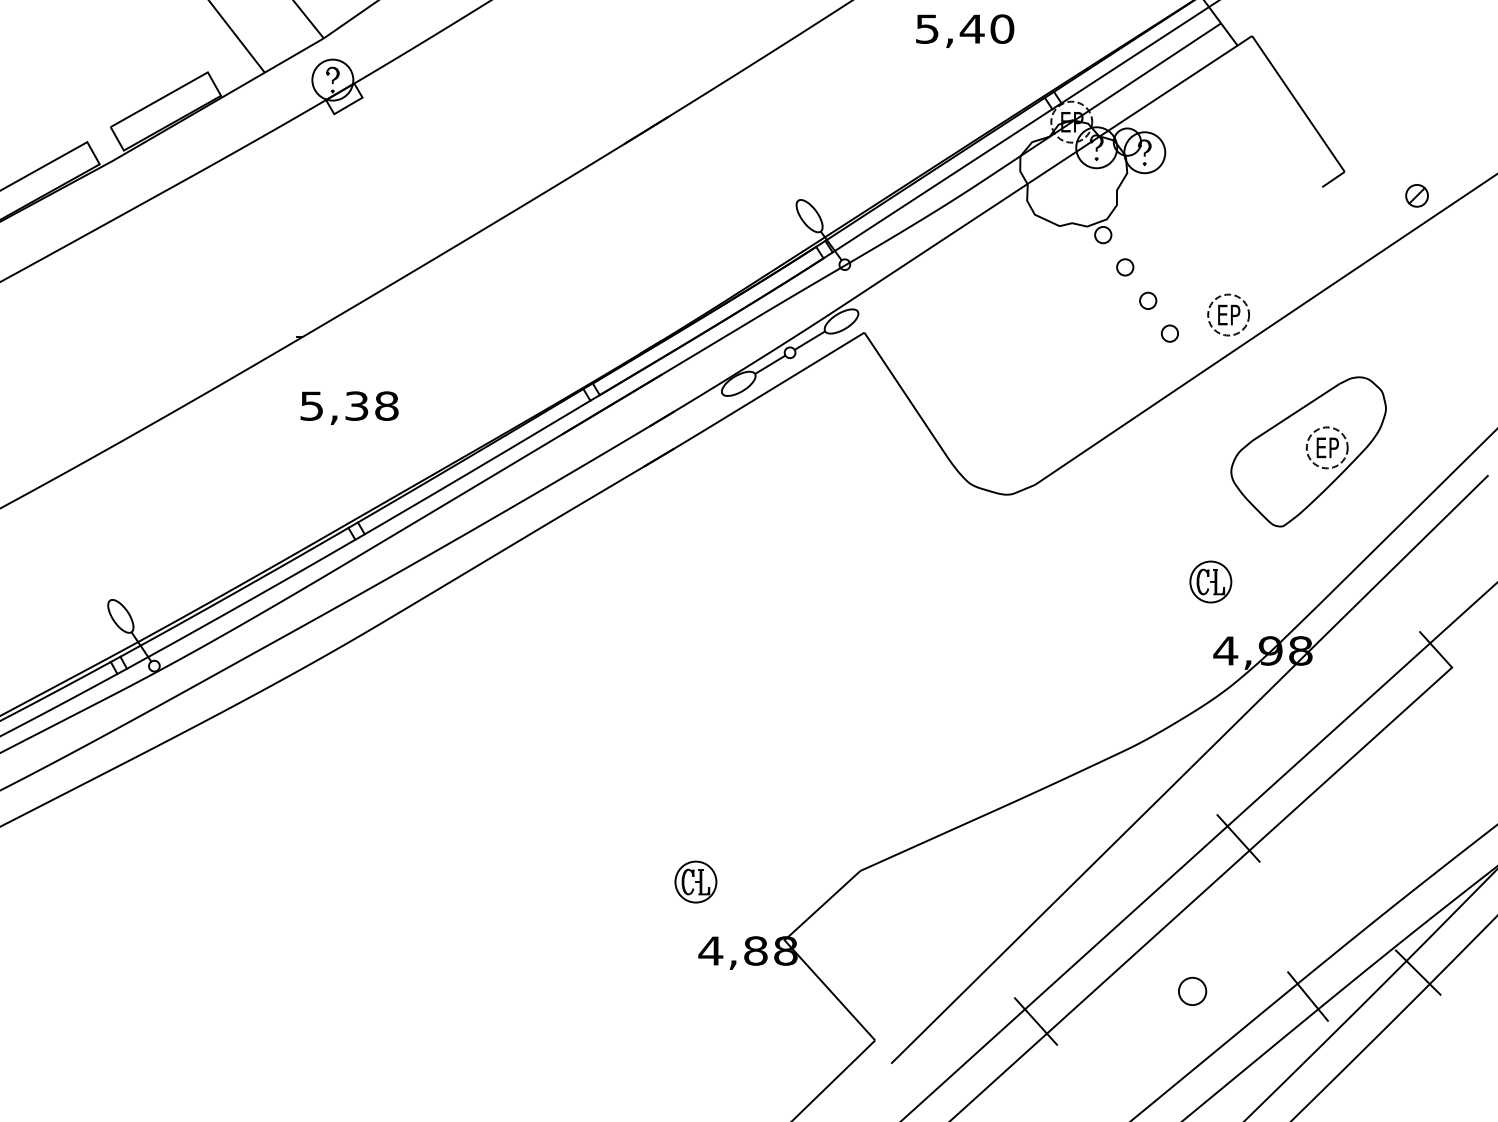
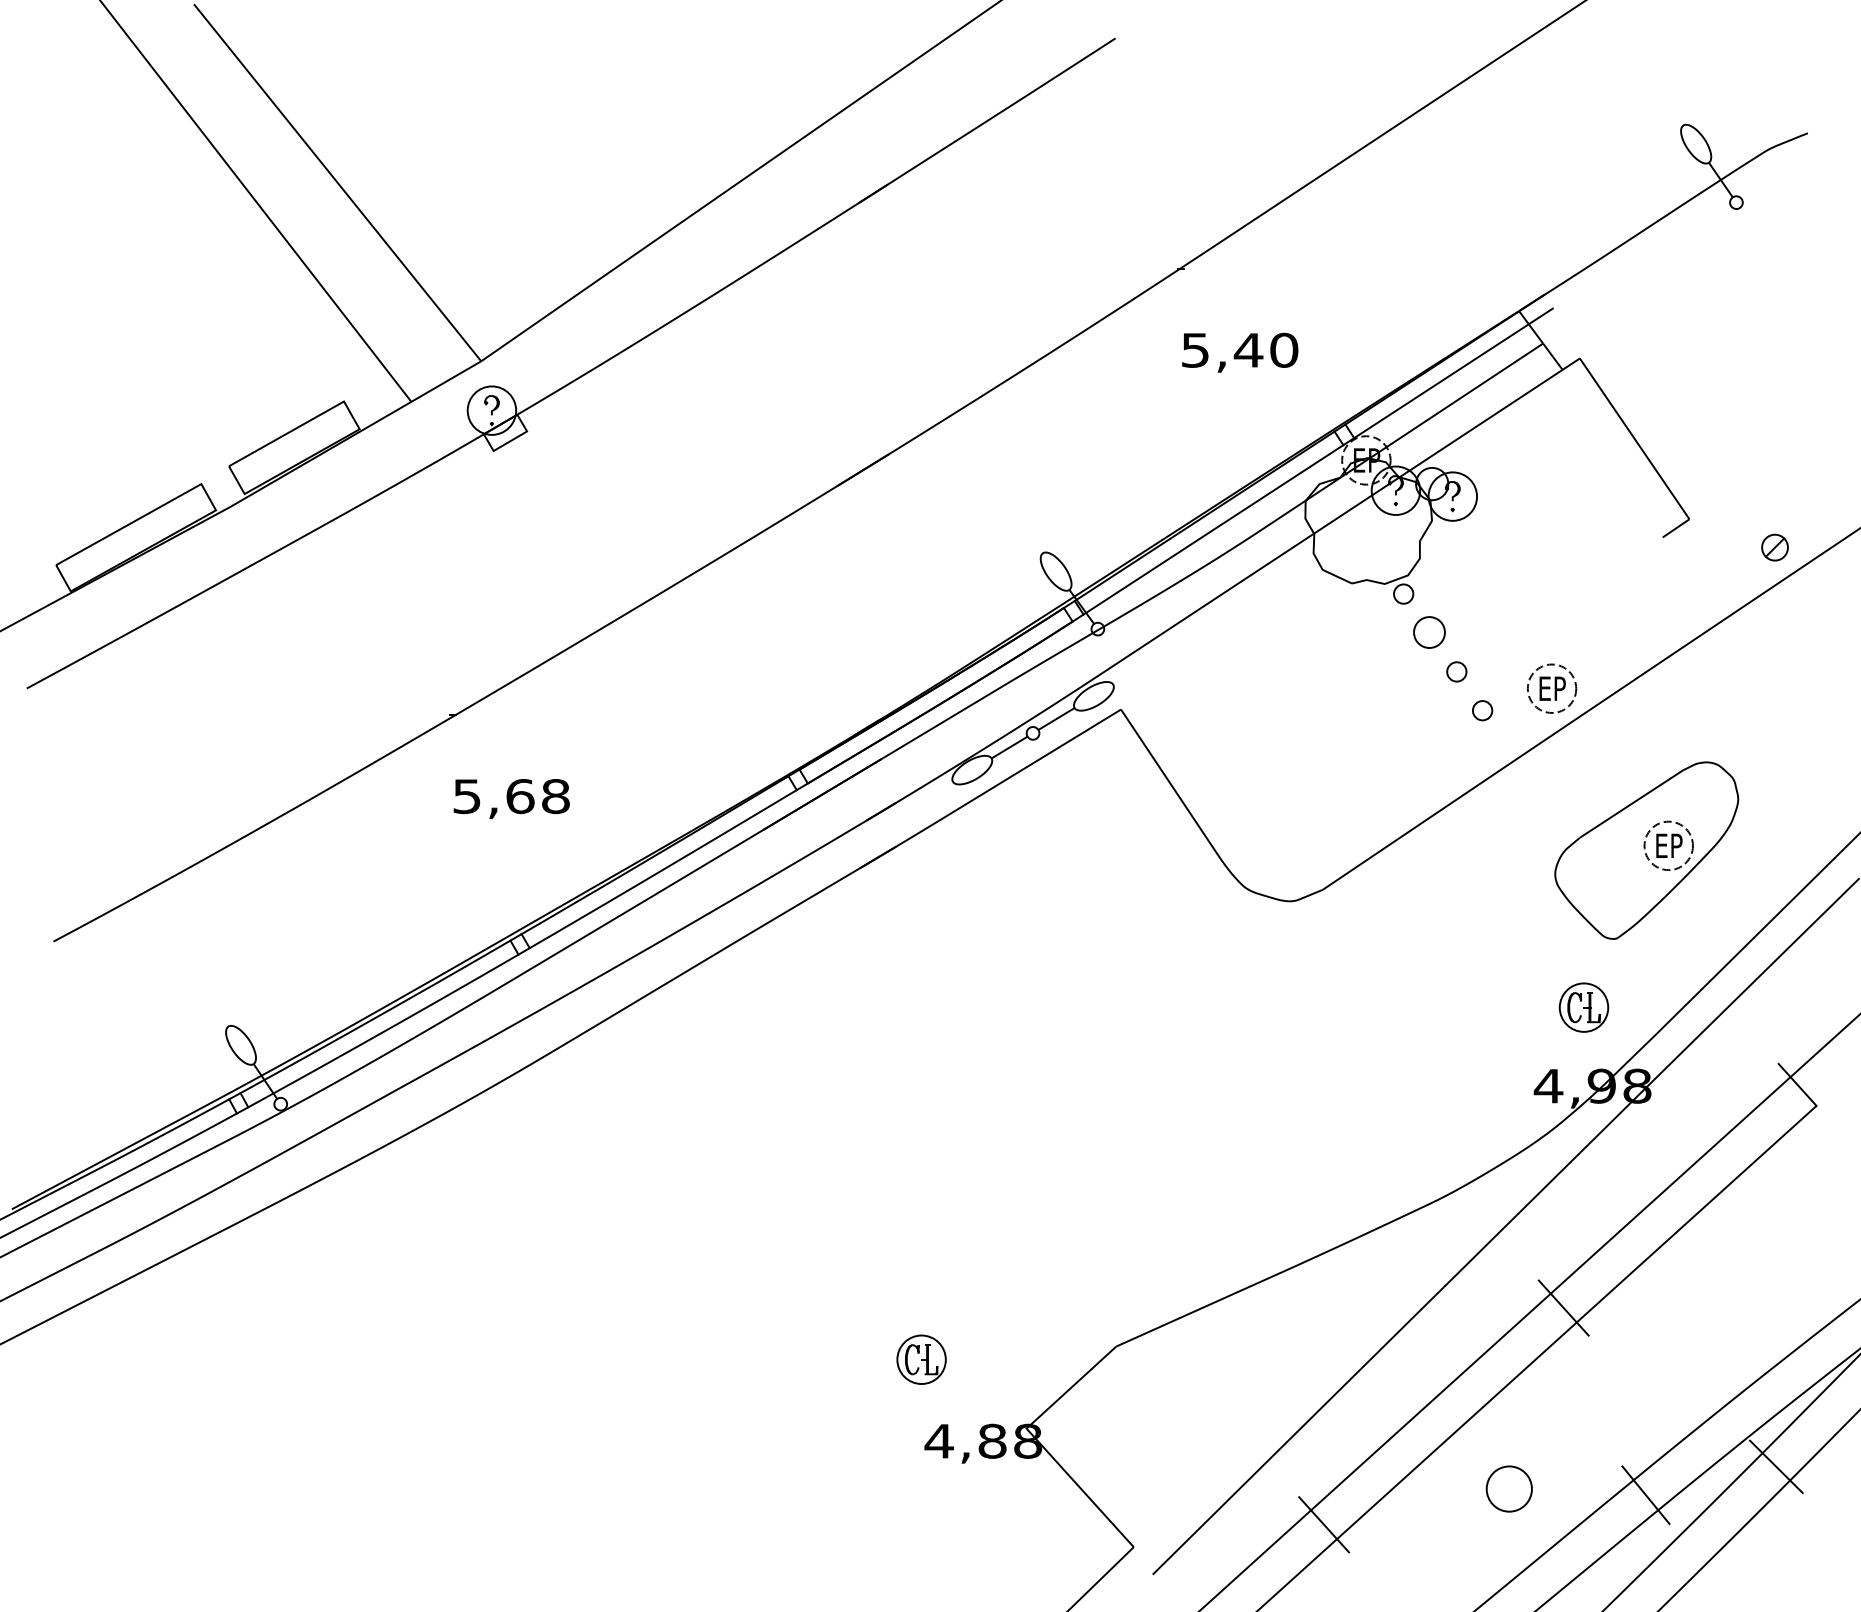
part: (1125, 266) -> (1429, 631), size x1.6
text: (356, 406) -> (520, 796), 5,38 -> 5,68
part: (1210, 581) -> (1583, 1007), moved
part: (1192, 991) -> (1509, 1489), size x1.4

